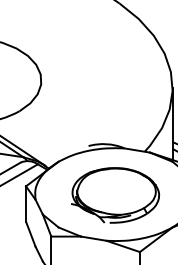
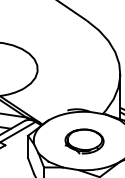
part: (115, 195) -> (84, 141), size x0.7

